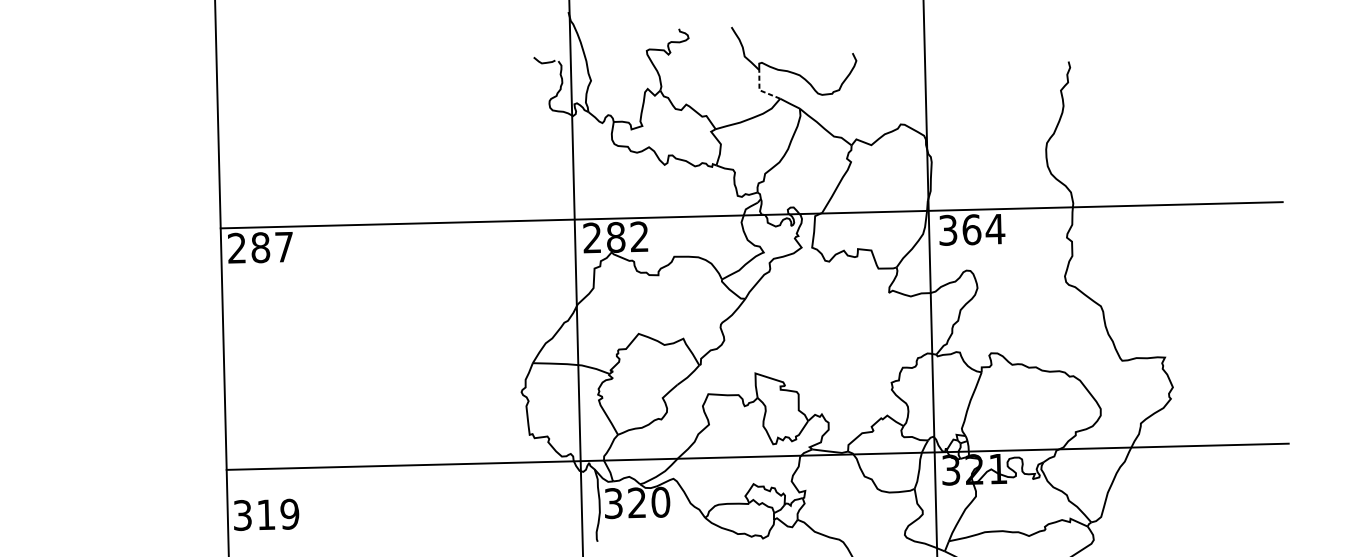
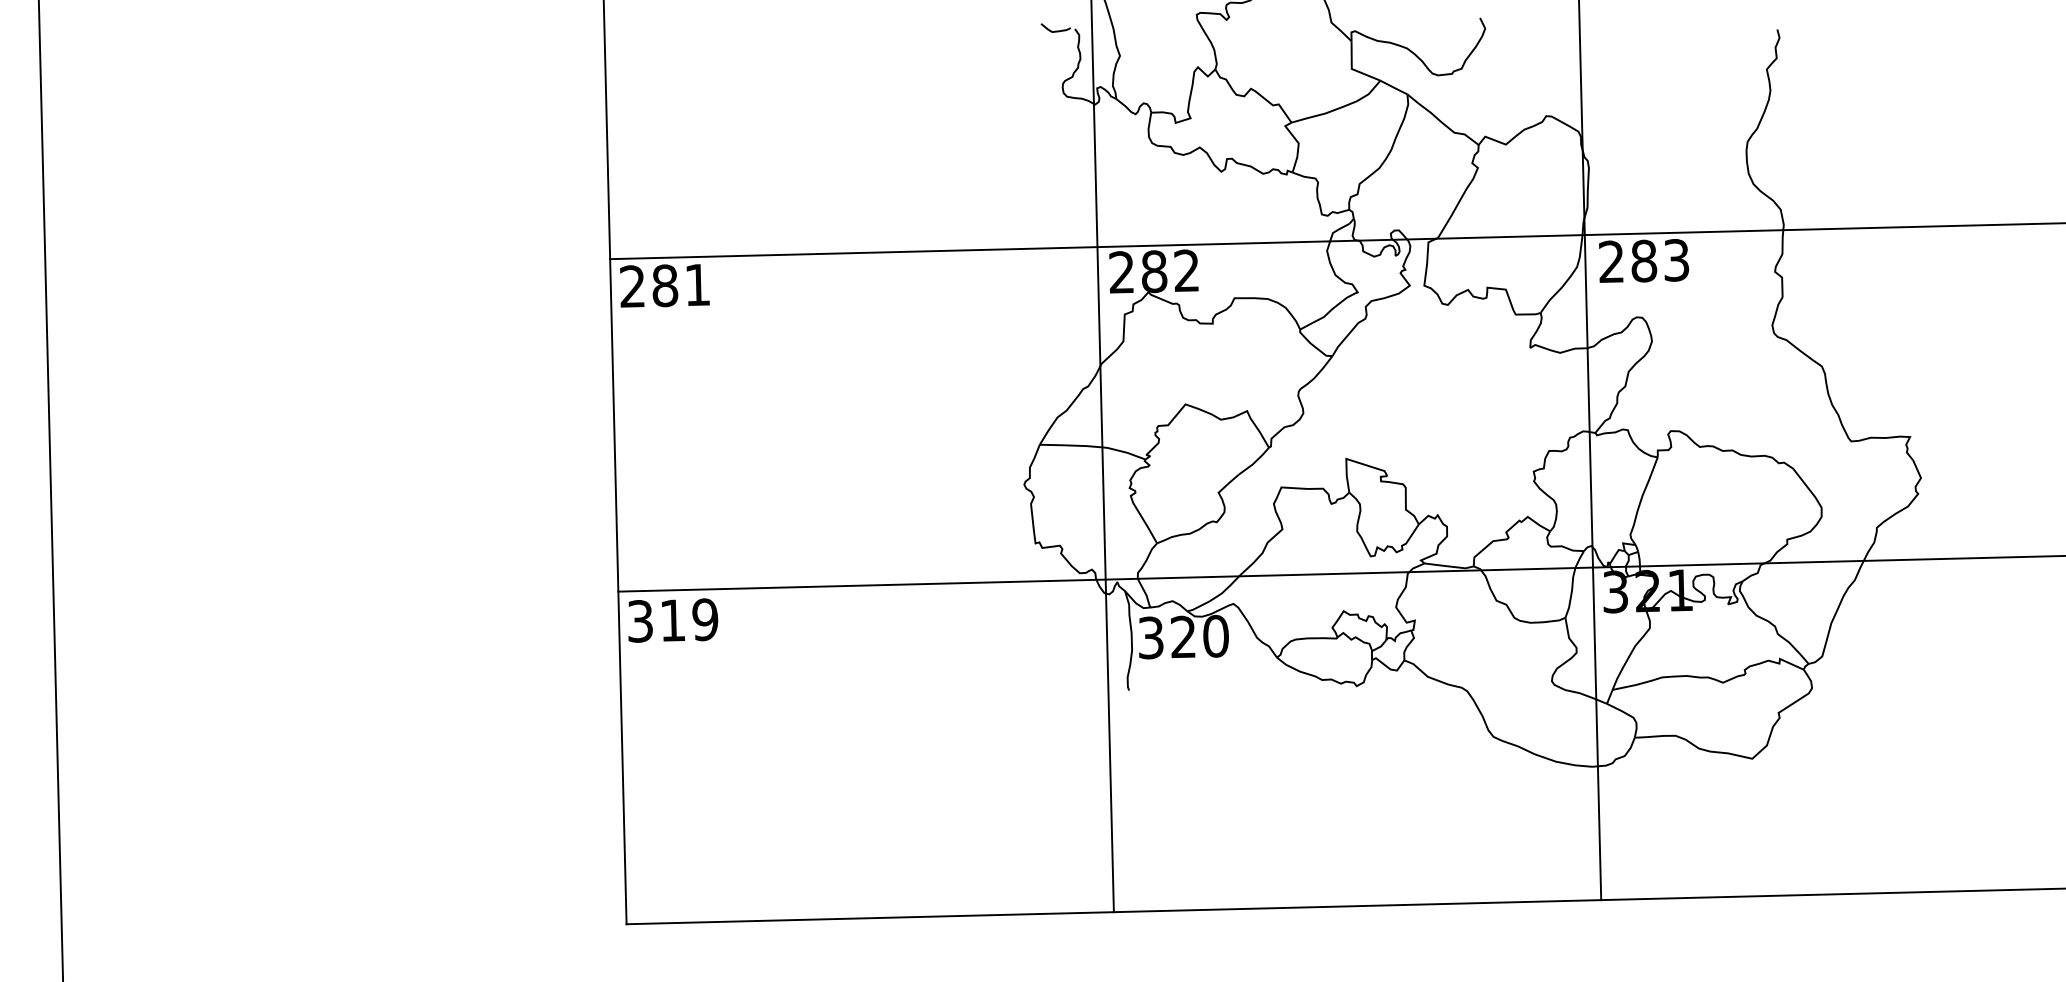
line: (759, 90) -> (1352, 69), dashed -> solid
text: (972, 230) -> (1644, 261), 364 -> 283
text: (284, 246) -> (697, 284), 287 -> 281
text: (266, 514) -> (673, 620), moved

